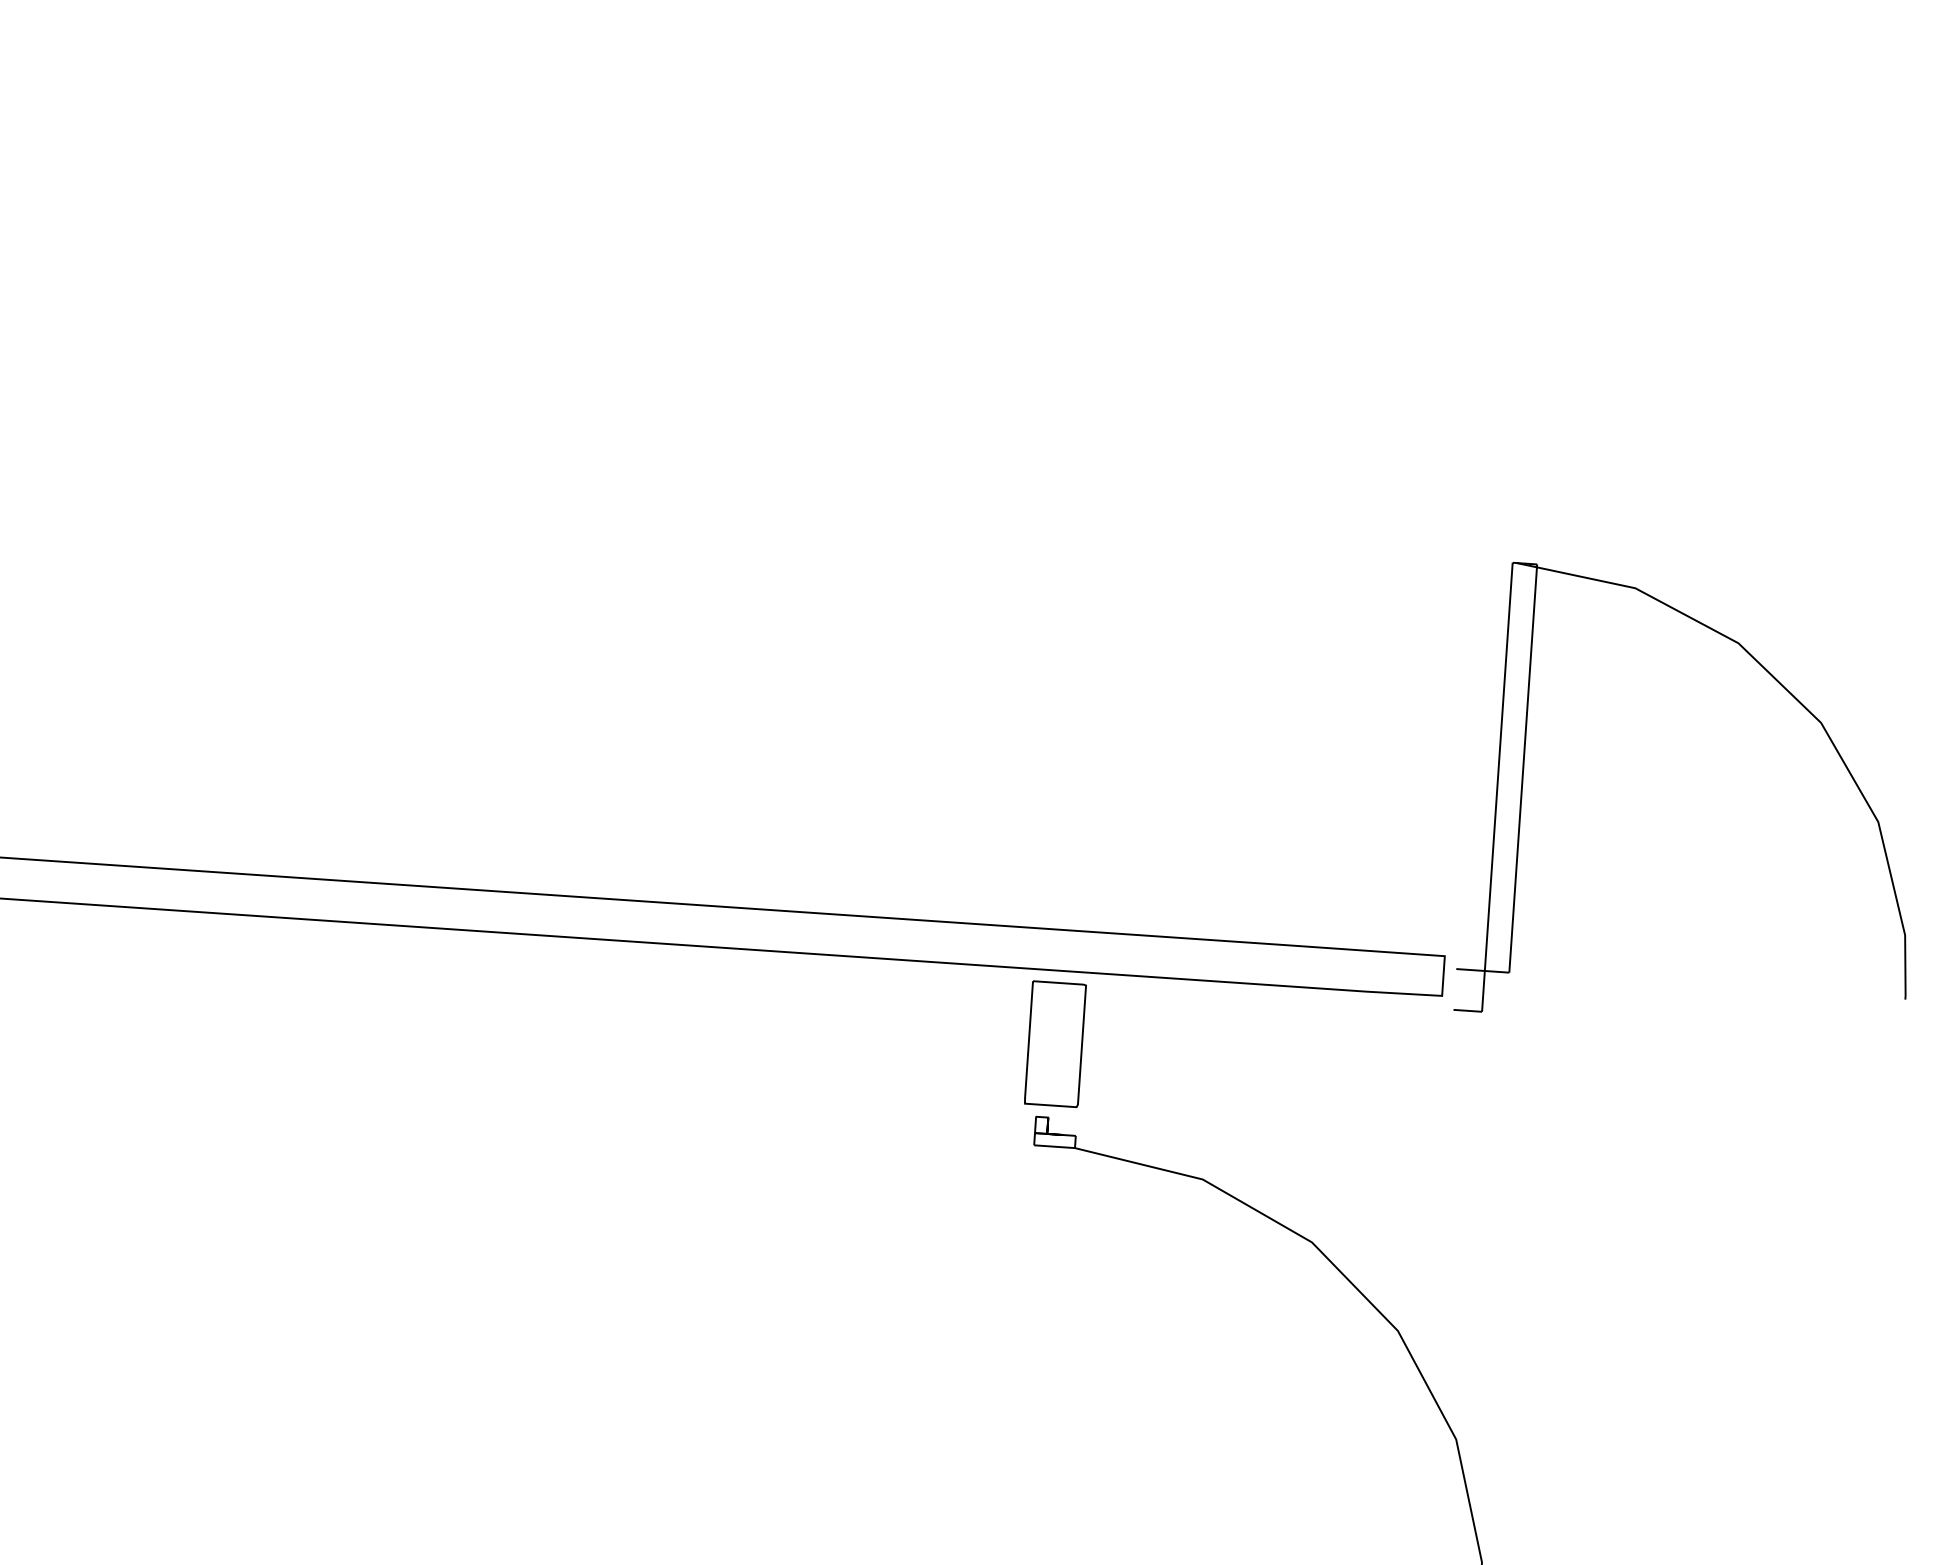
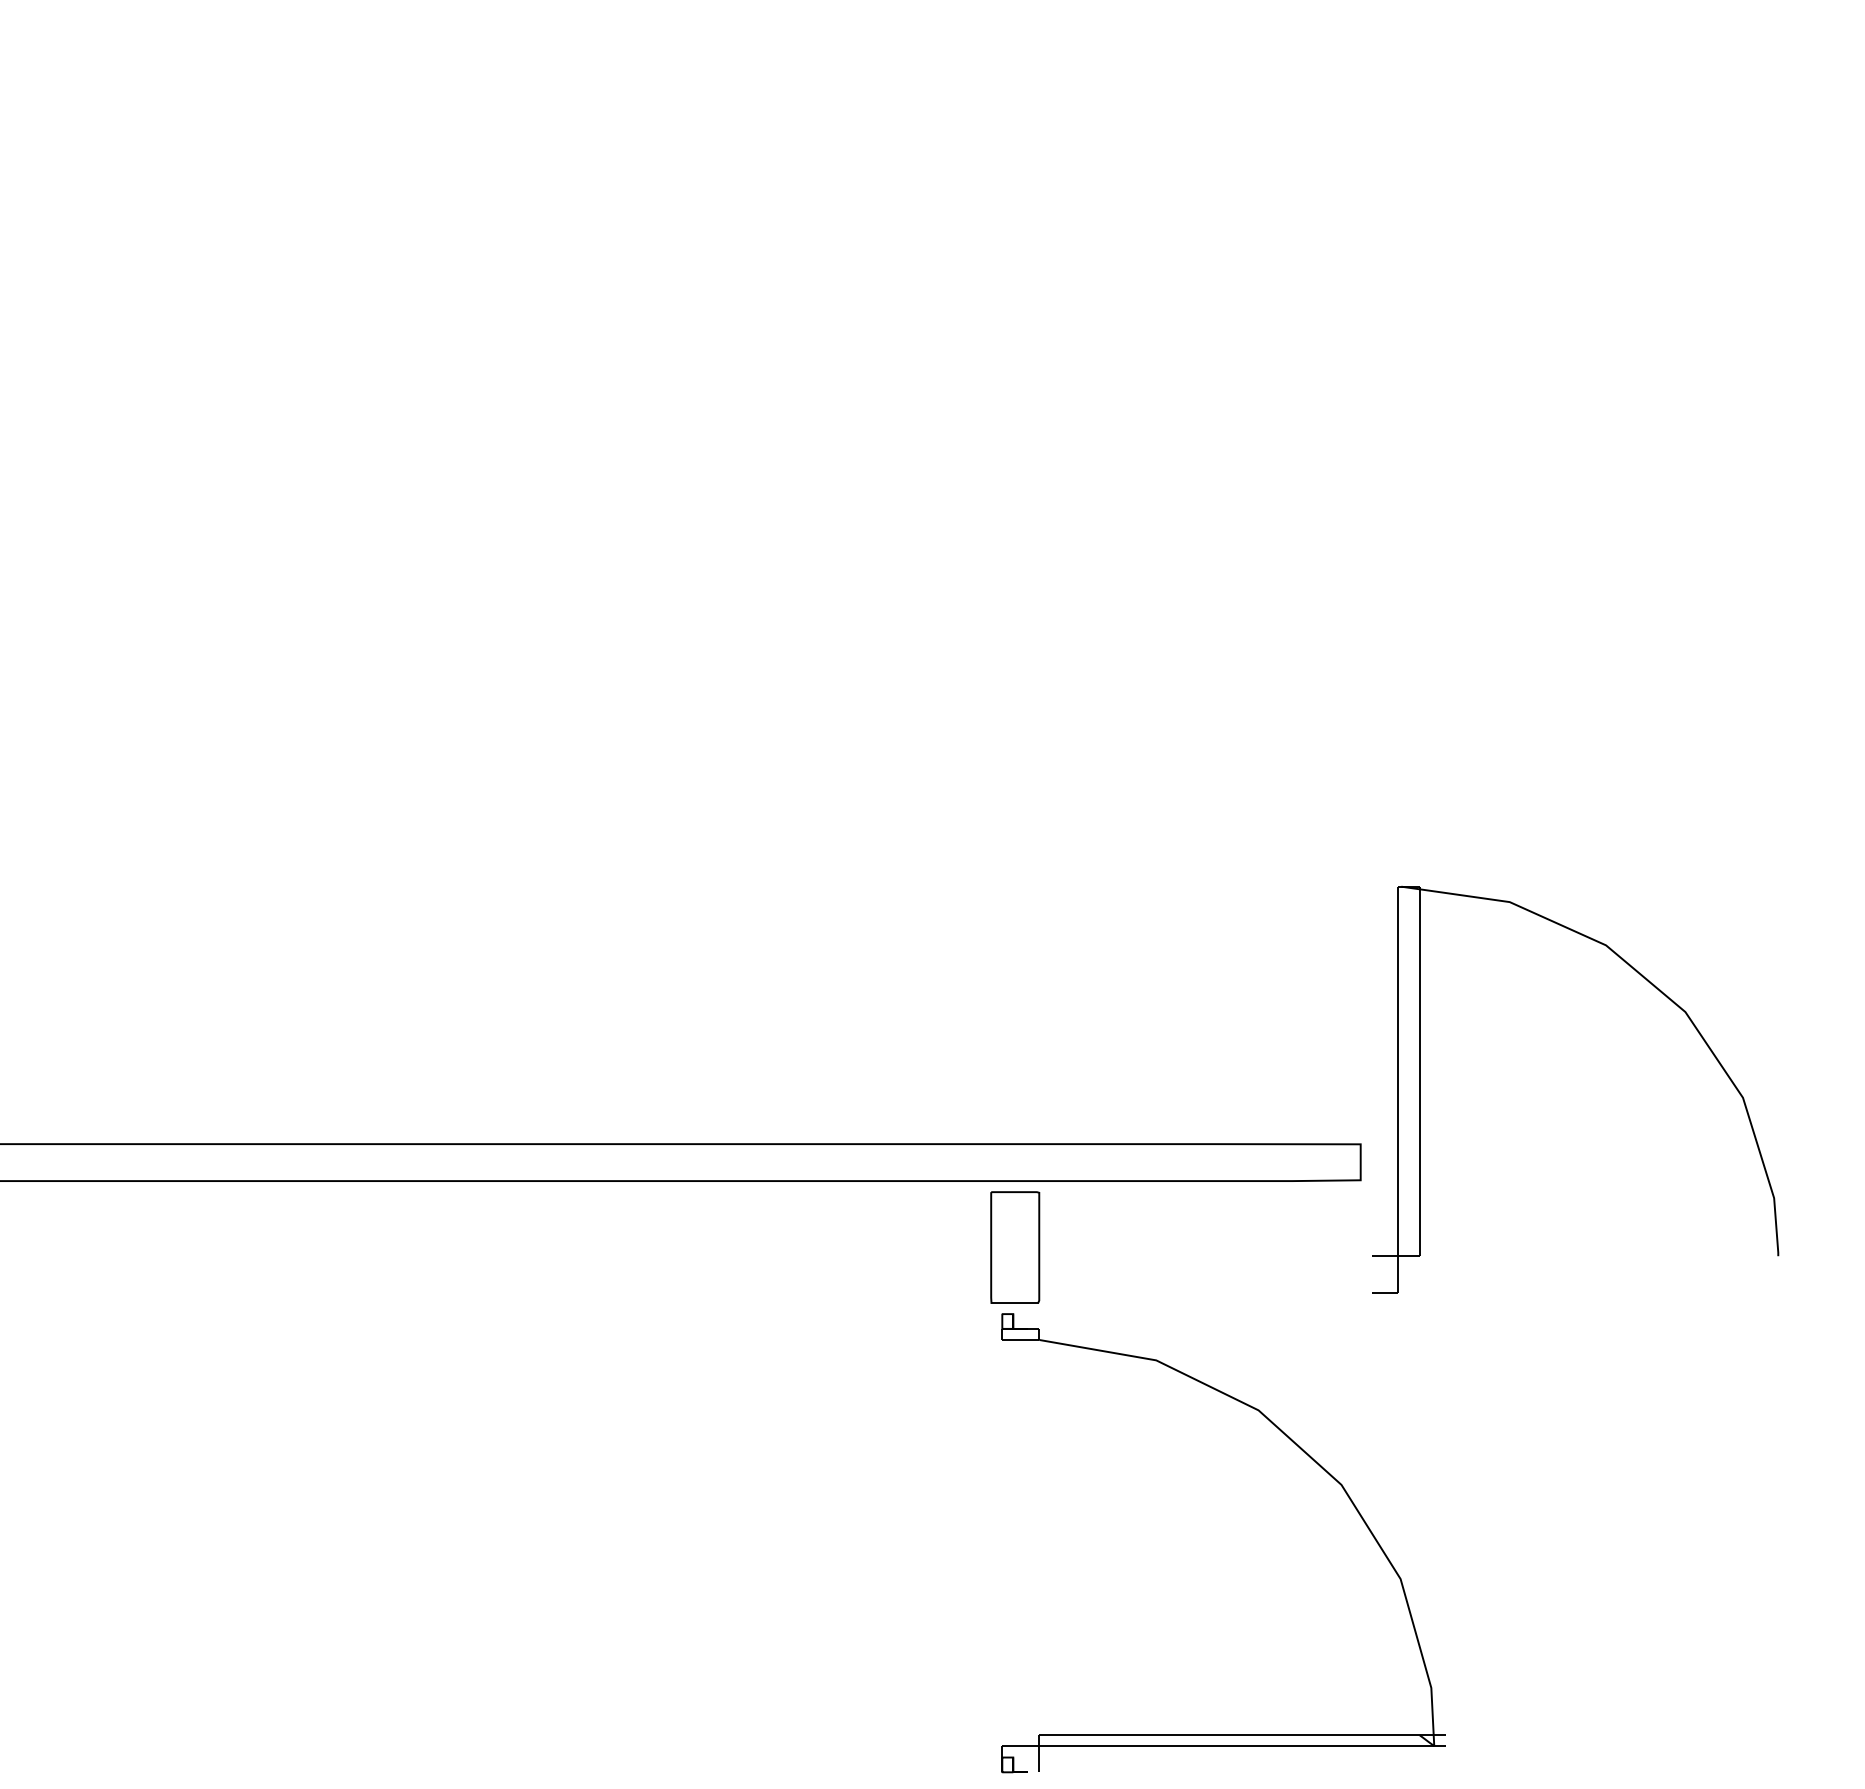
part: (1797, 701) -> (1662, 994), moved

